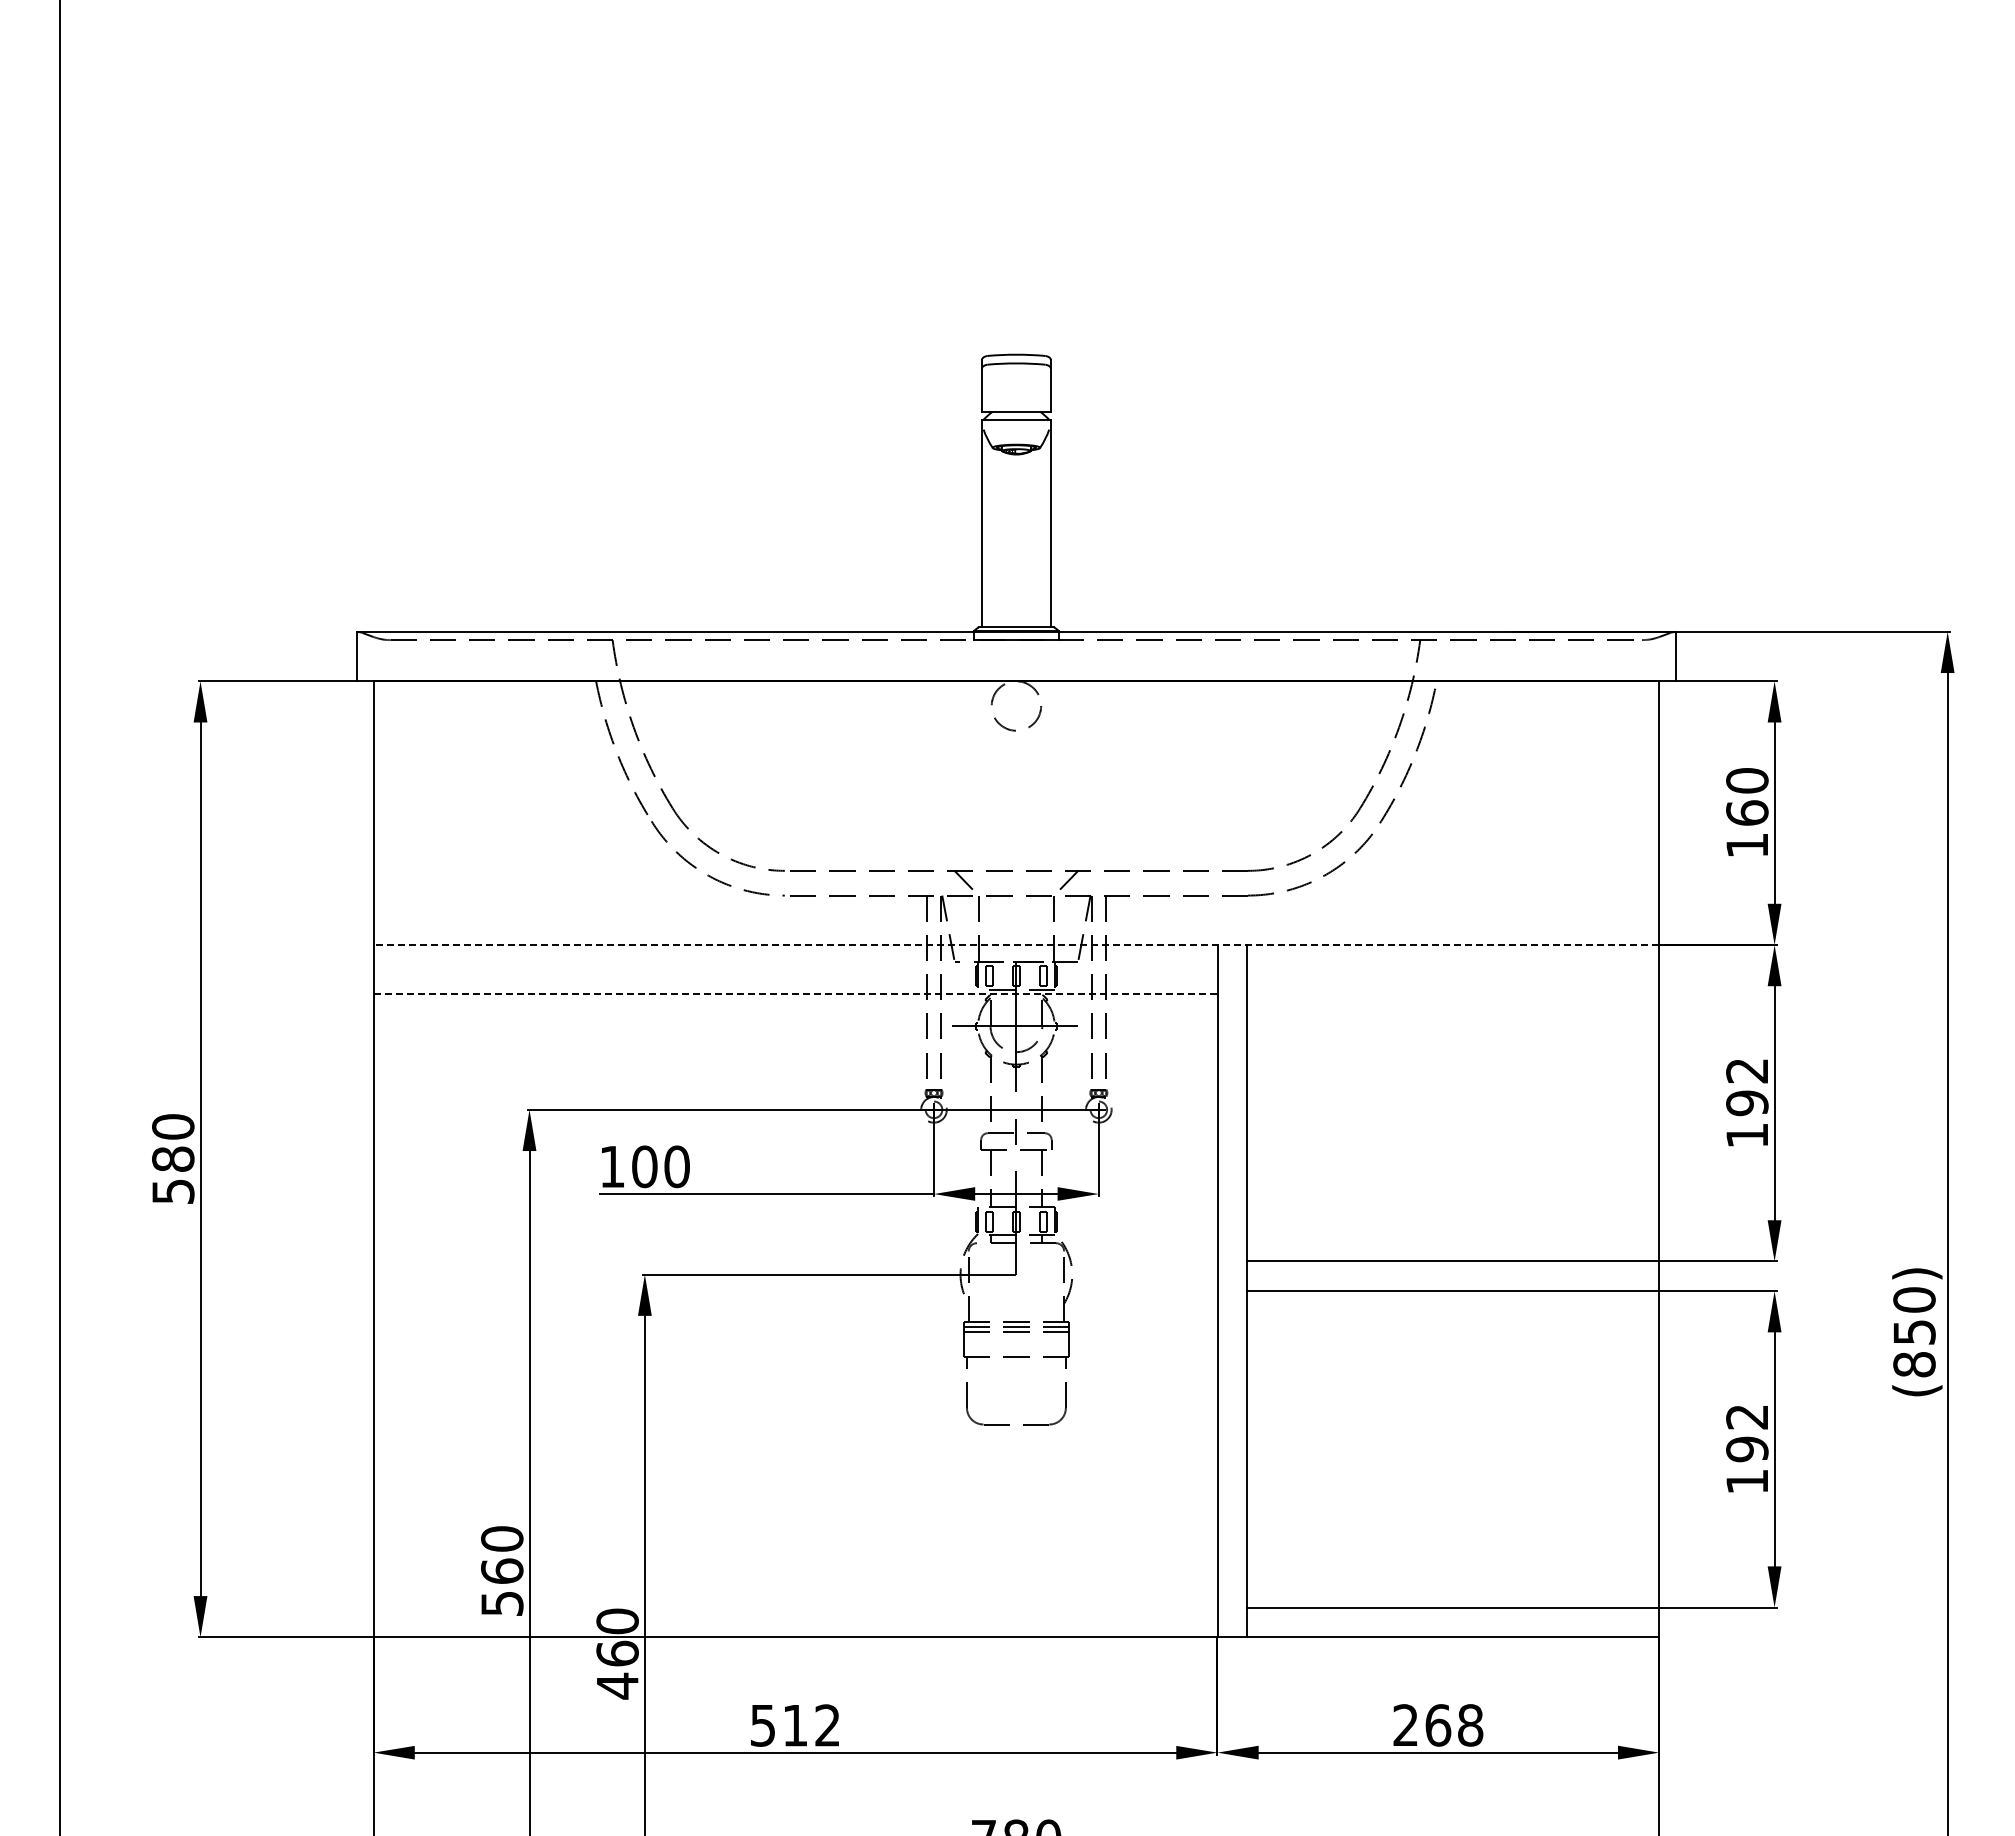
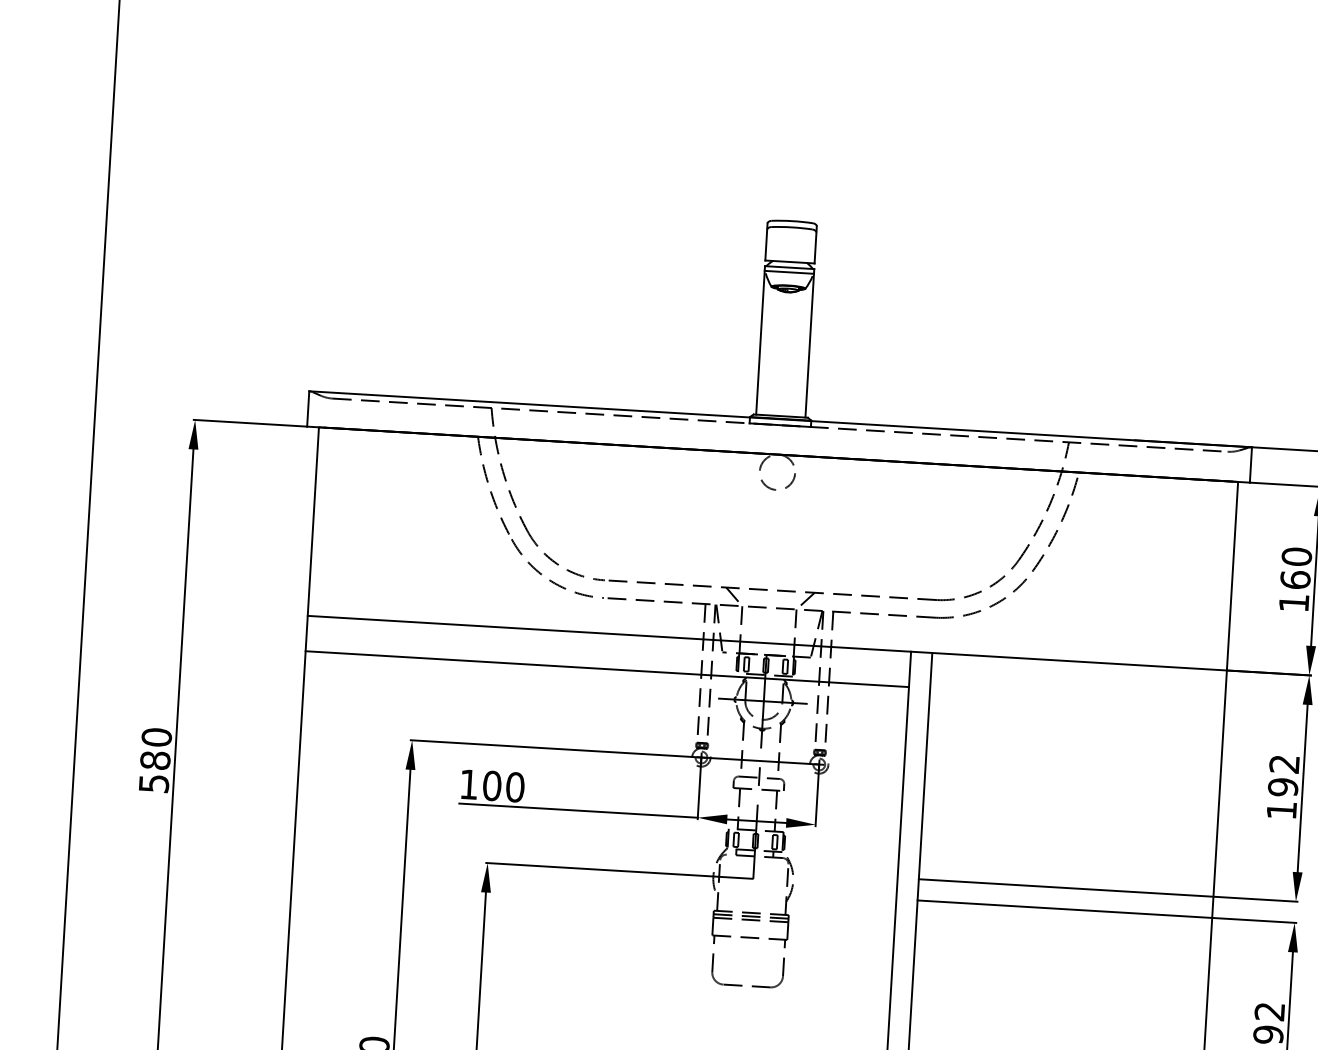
line: (1015, 426) -> (788, 272), added
line: (1016, 945) -> (767, 643), dashed -> solid
line: (795, 994) -> (607, 669), dashed -> solid

